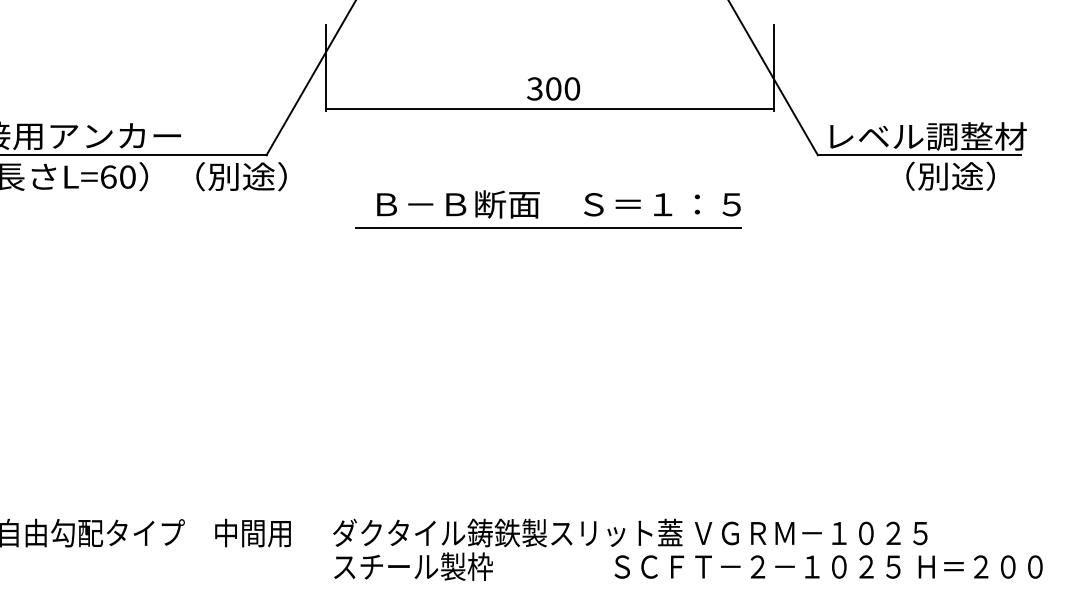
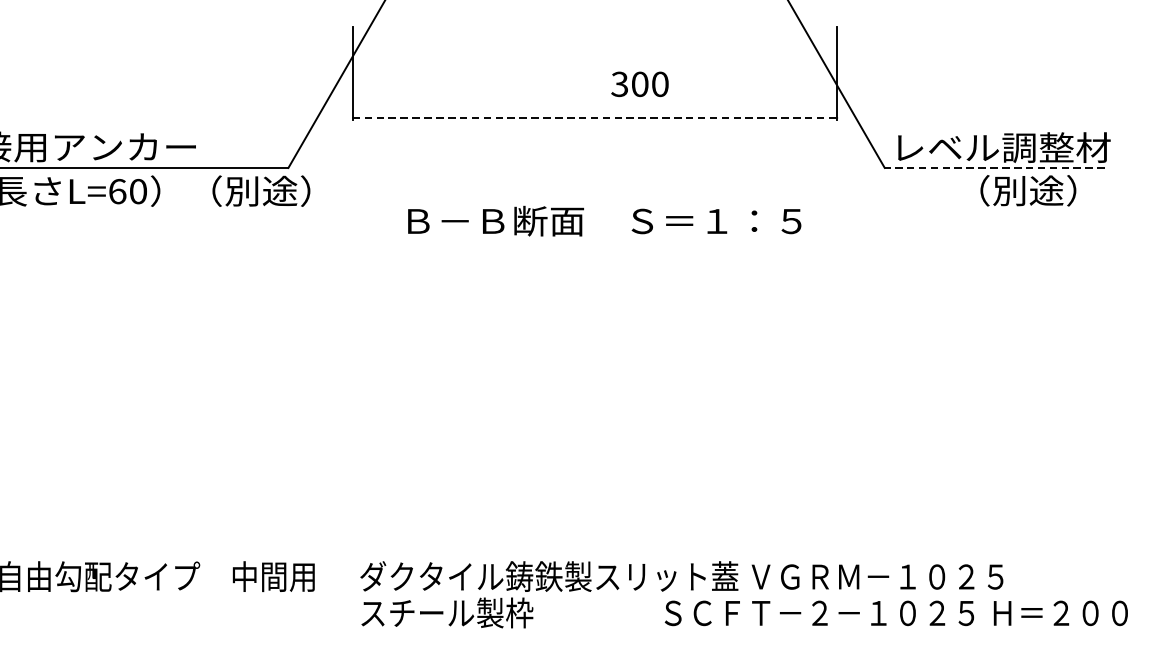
text: (553, 88) -> (639, 83), moved
line: (550, 109) -> (595, 118), solid -> dashed
line: (919, 155) -> (994, 168), solid -> dashed
line: (547, 228) -> (592, 247), removed

